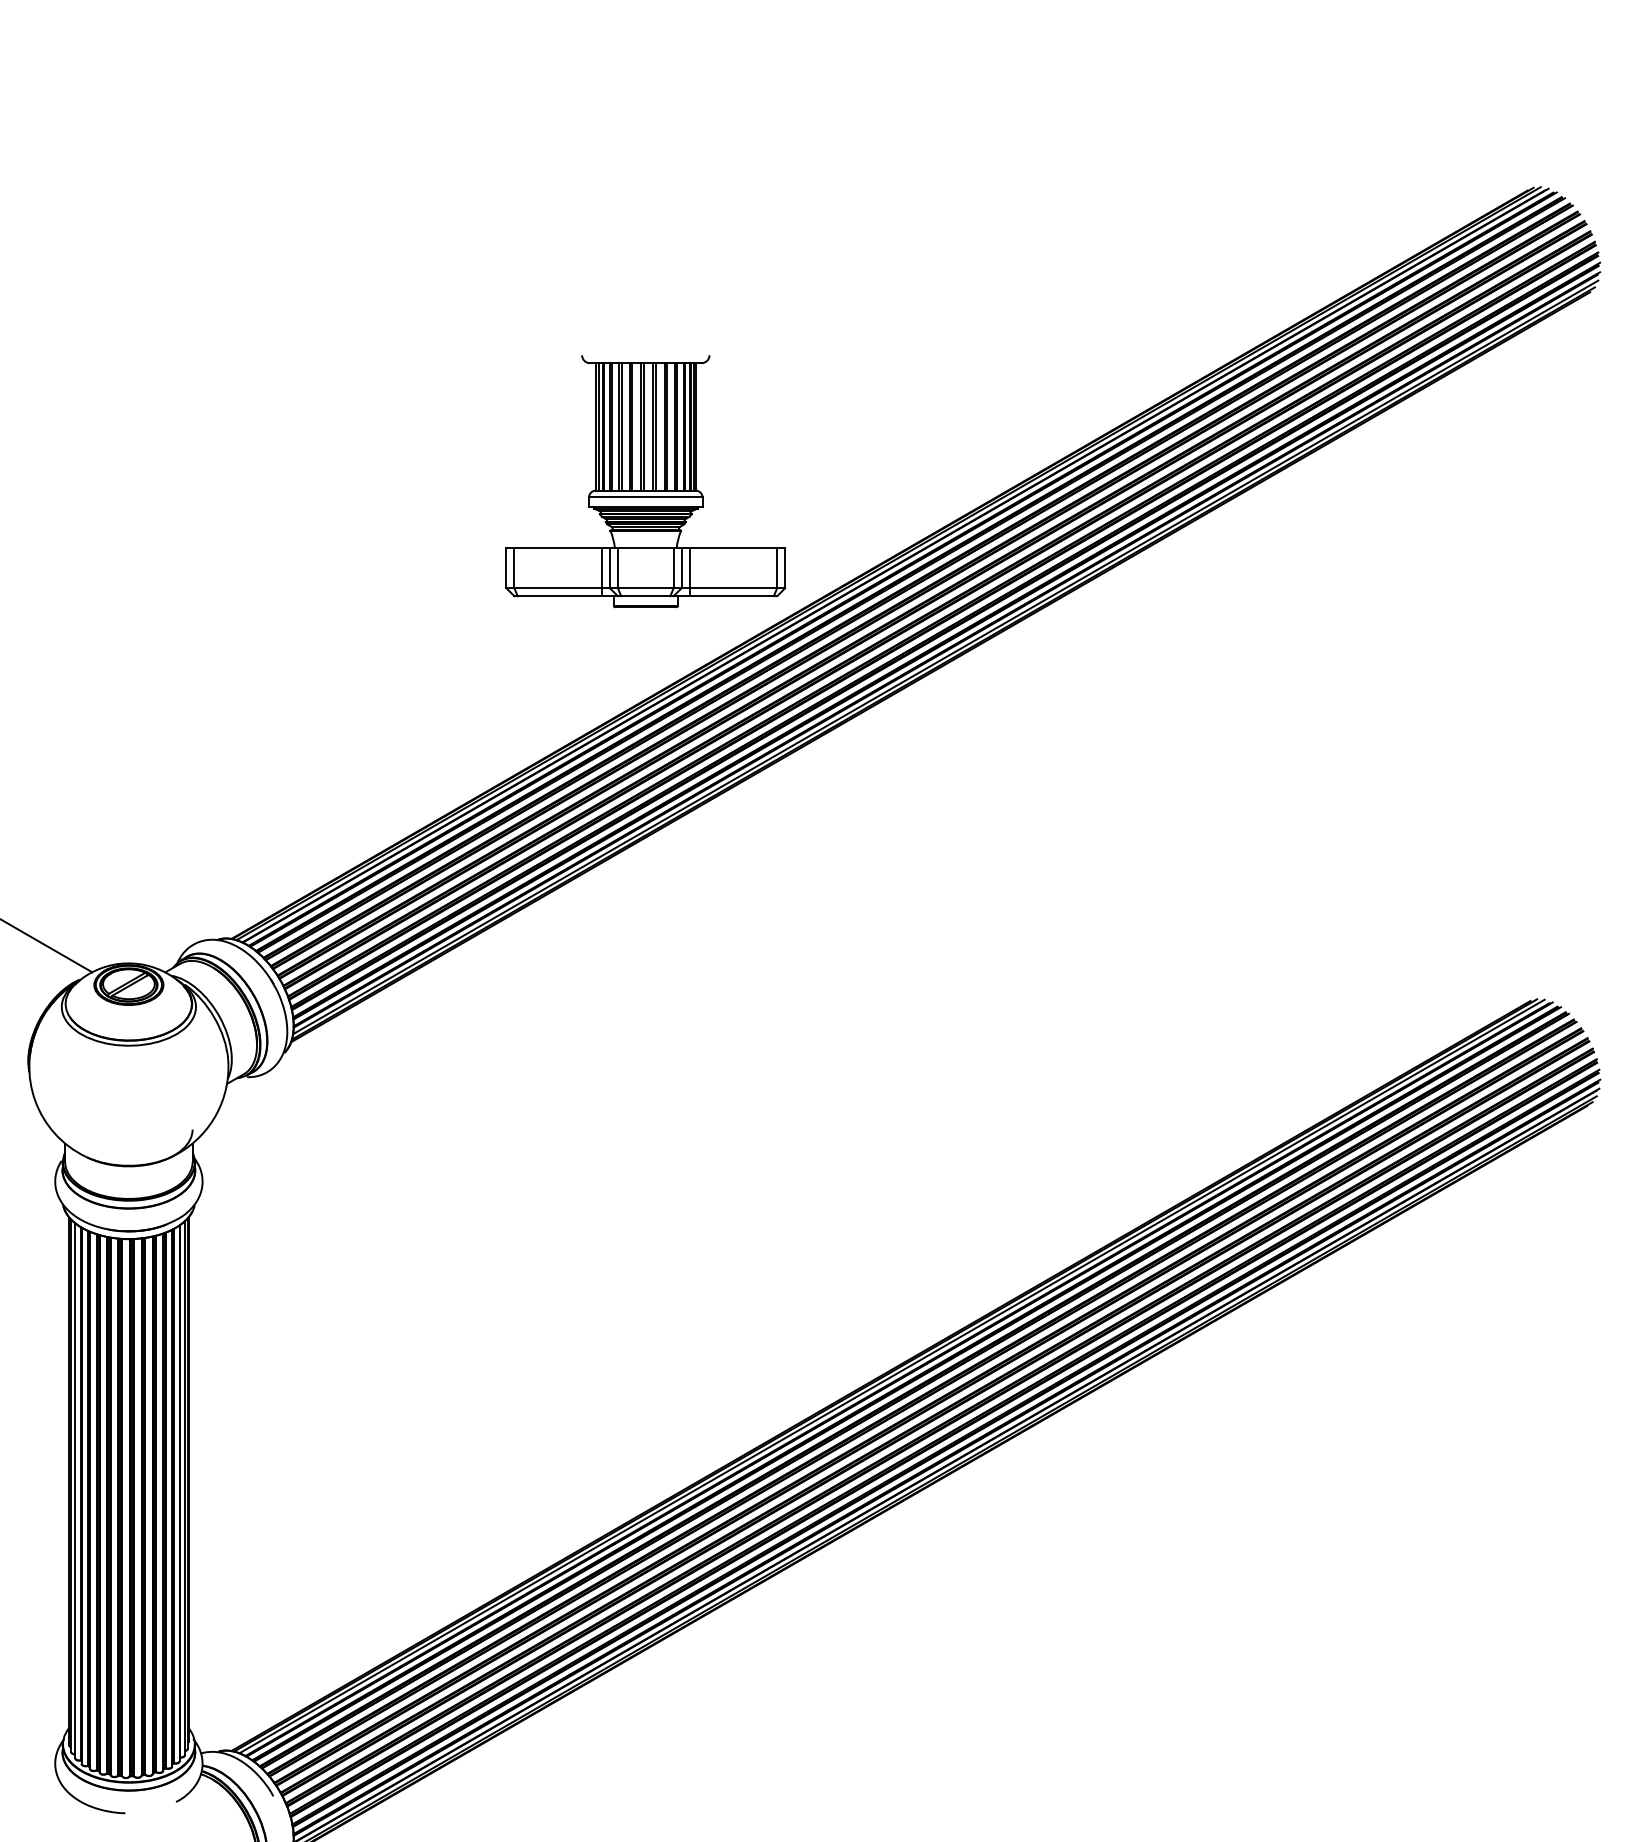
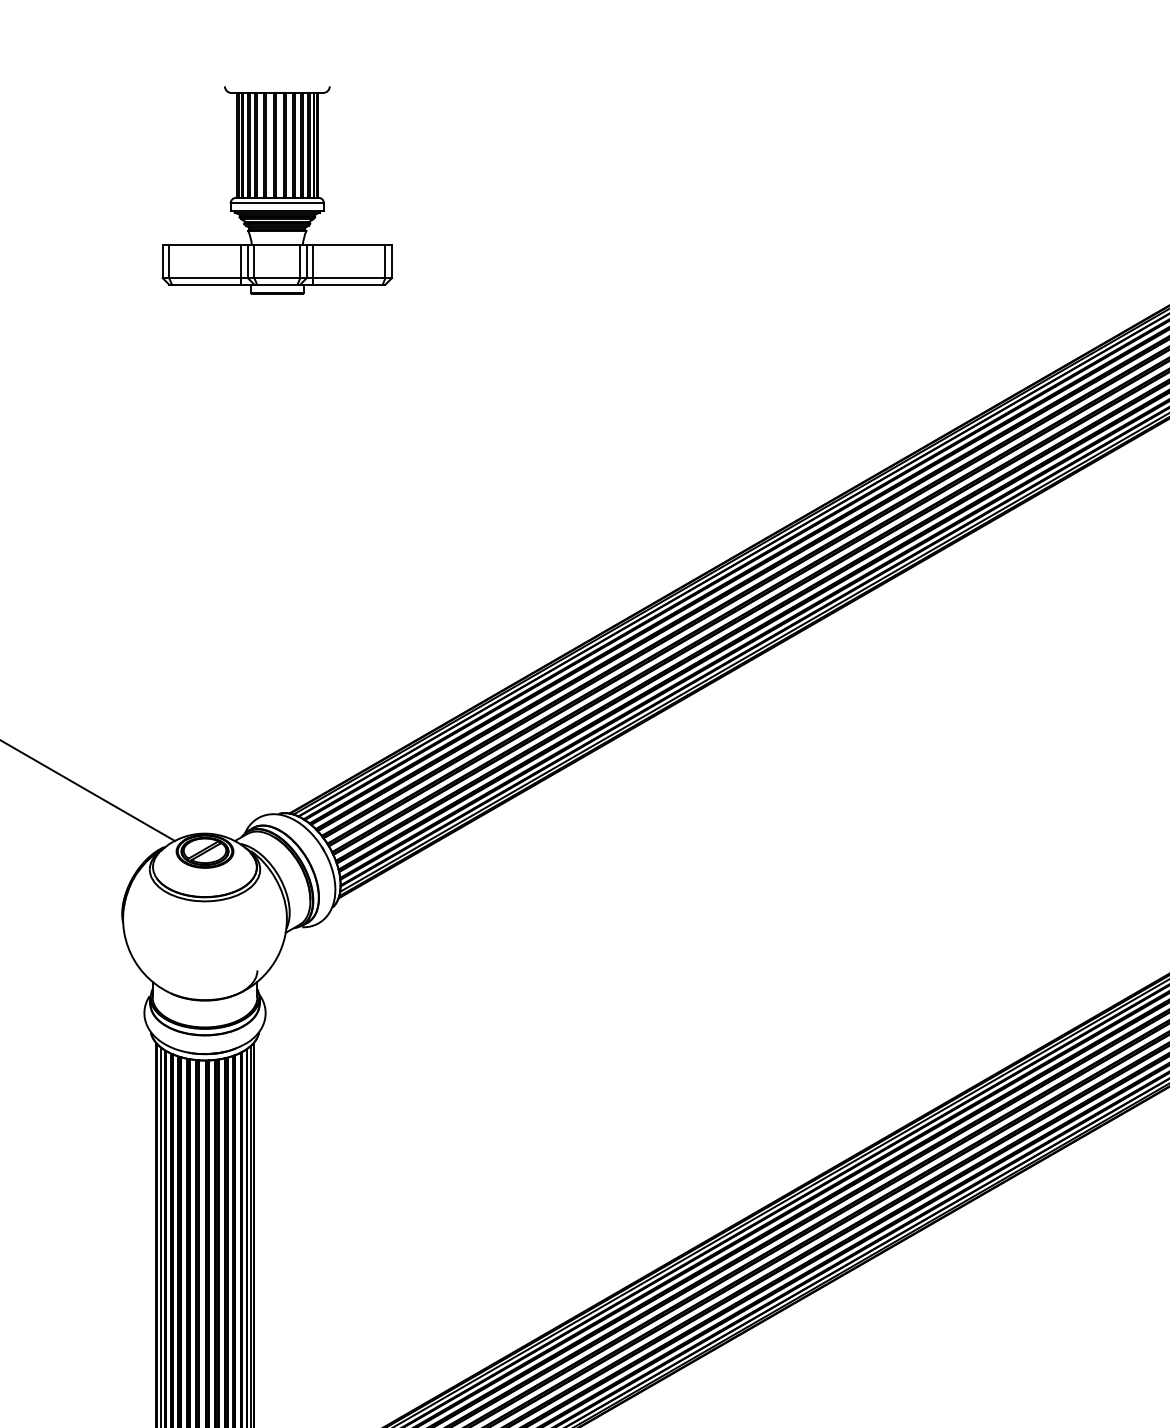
part: (645, 481) -> (277, 190), moved

